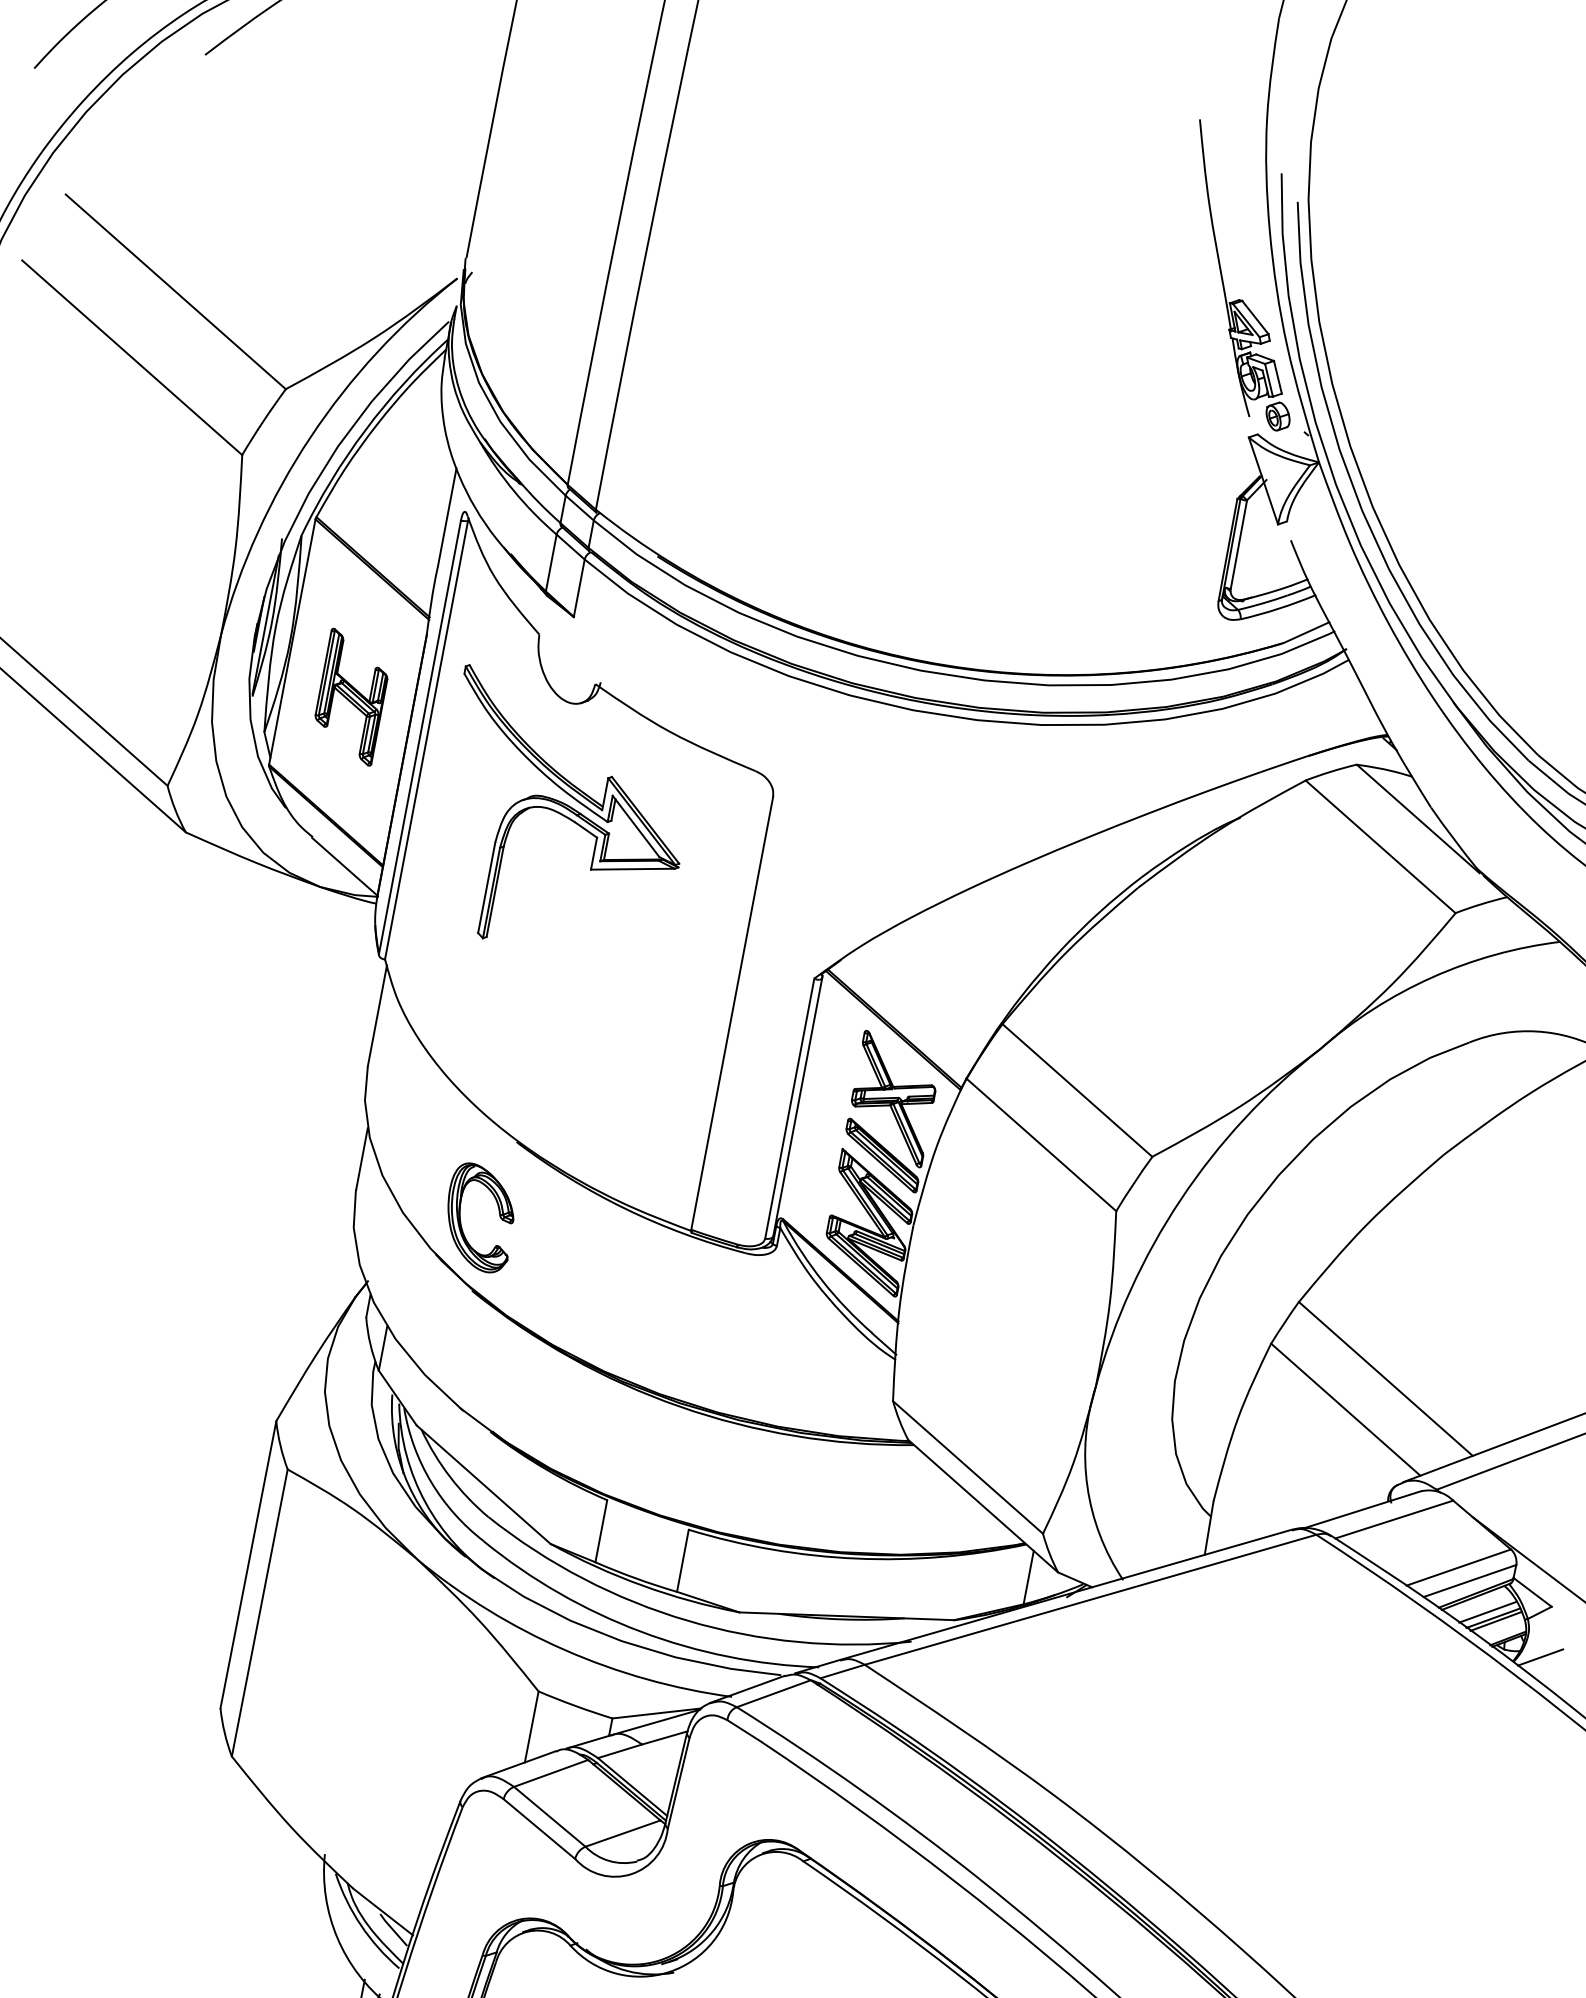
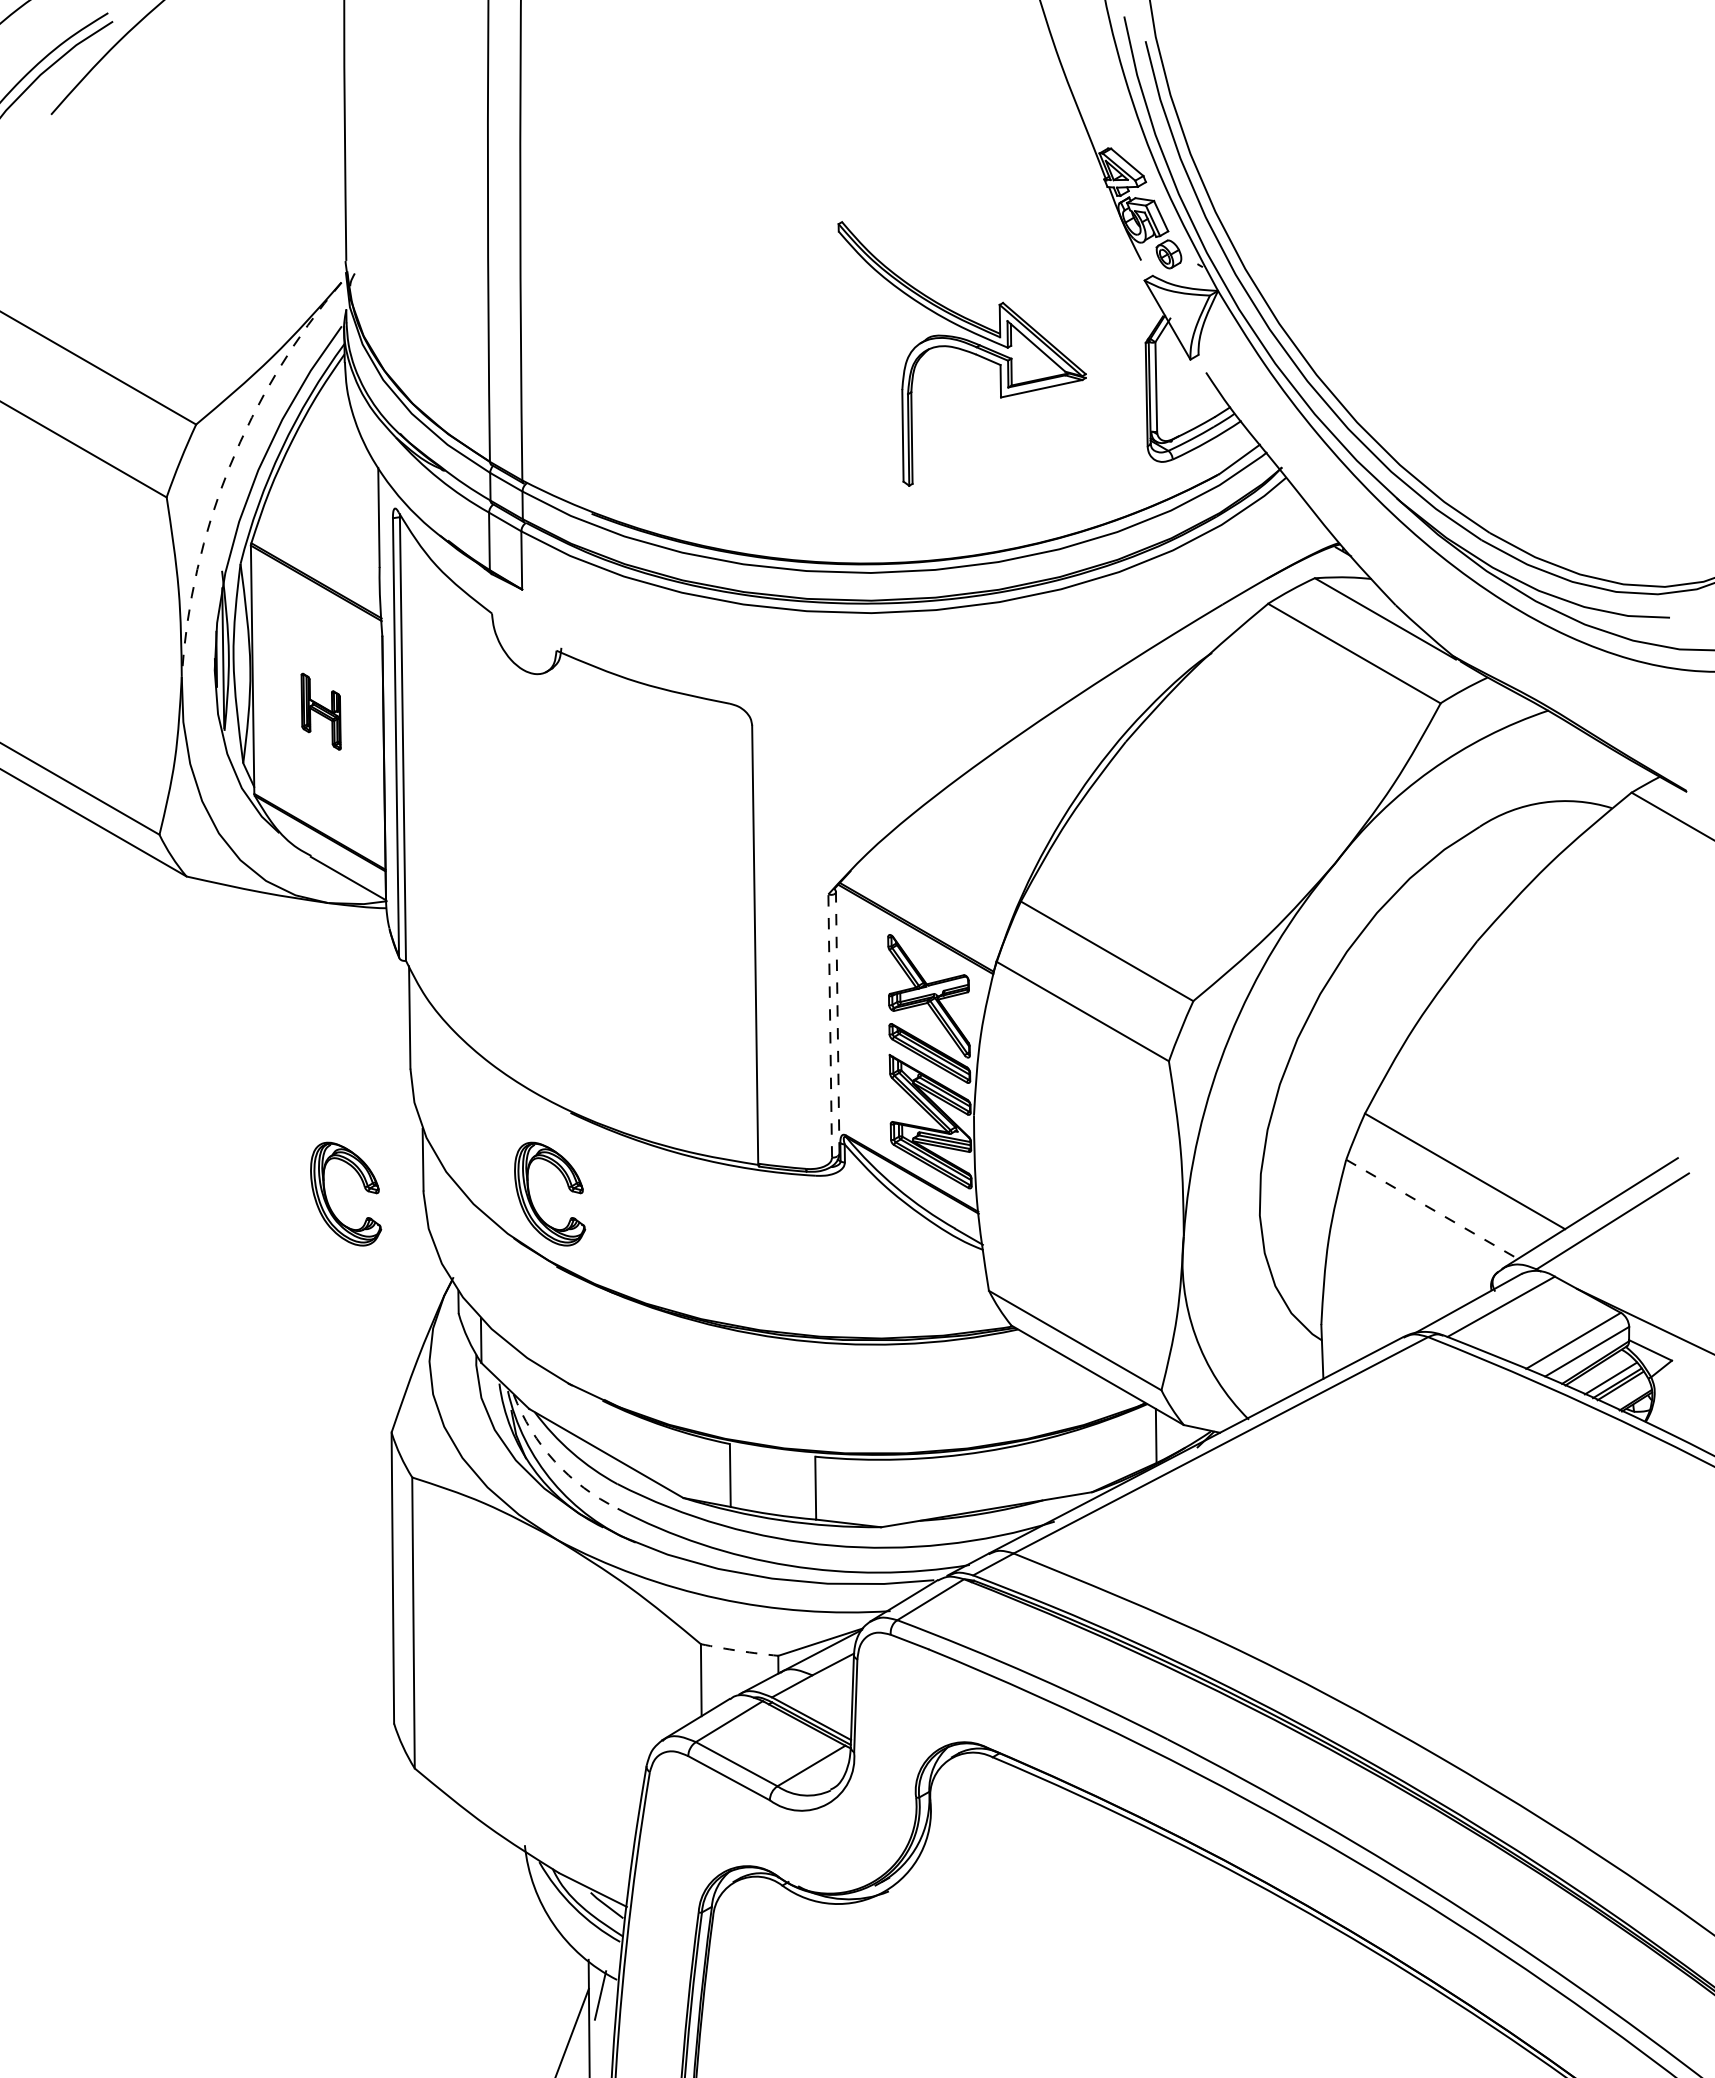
arc: (310, 437) -> (229, 466), solid -> dashed
part: (350, 696) -> (320, 711), size x0.6
part: (560, 818) -> (961, 353), moved
line: (797, 1105) -> (837, 1021), solid -> dashed
line: (790, 1108) -> (830, 1025), solid -> dashed
part: (297, 1173) -> (363, 1186), added
line: (1346, 1409) -> (1432, 1209), solid -> dashed
arc: (430, 1482) -> (554, 1461), solid -> dashed
line: (1540, 1656) -> (1670, 1411), removed
arc: (575, 1705) -> (739, 1650), solid -> dashed

